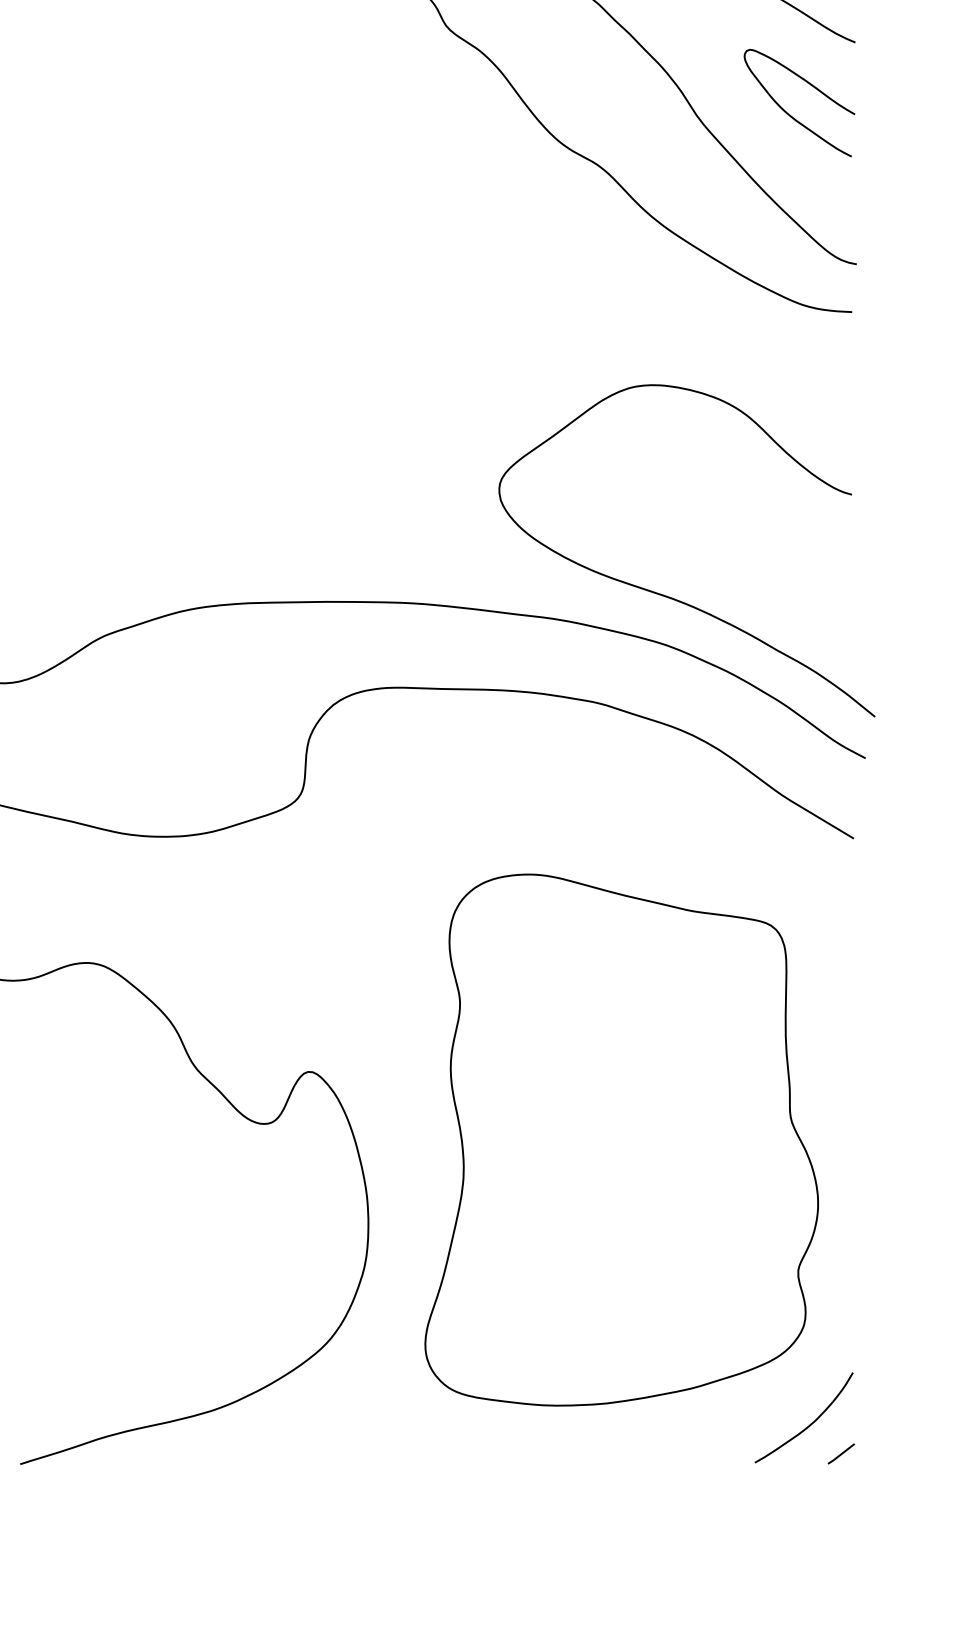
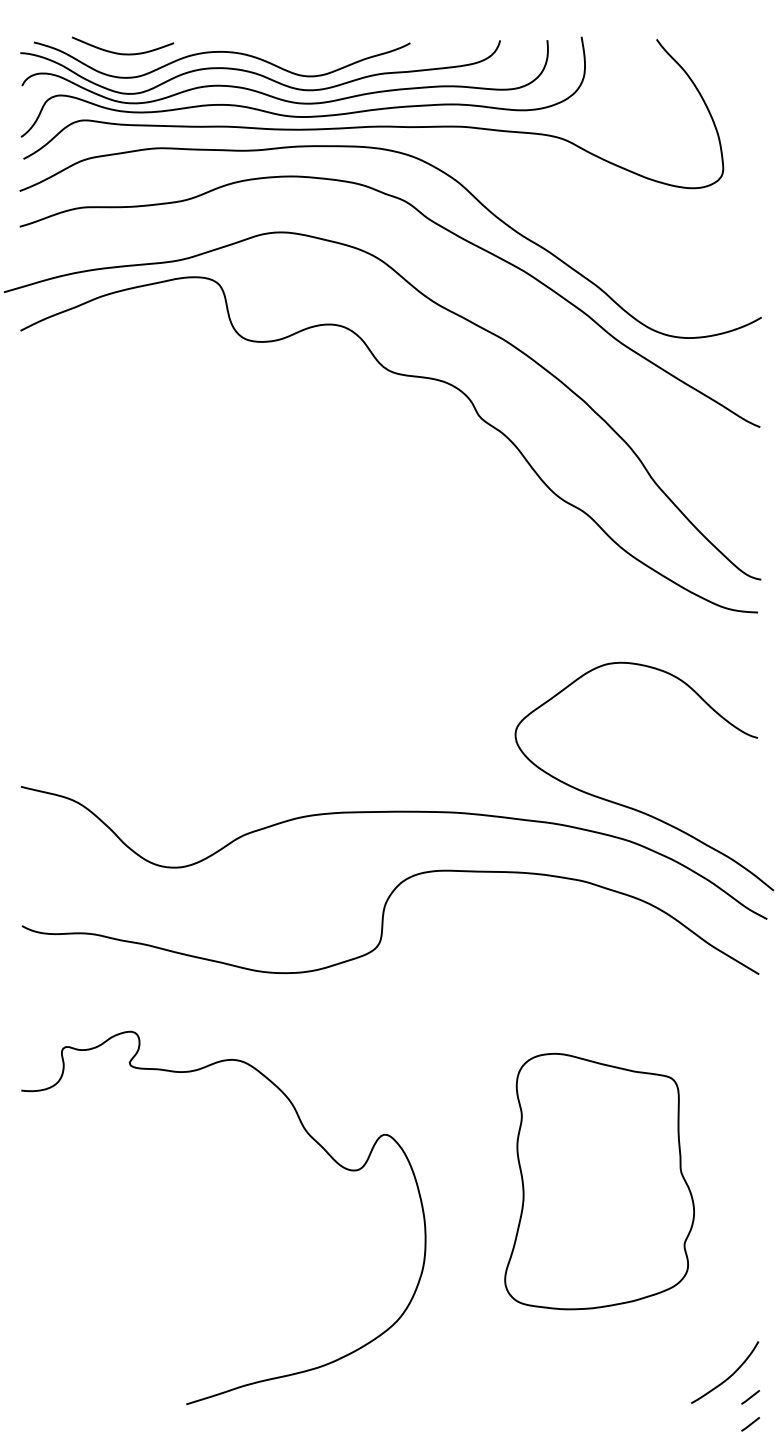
curve: (788, 112) -> (714, 475), removed
part: (621, 1139) -> (599, 1181), size x0.7
line: (841, 1493) -> (750, 1424), added

